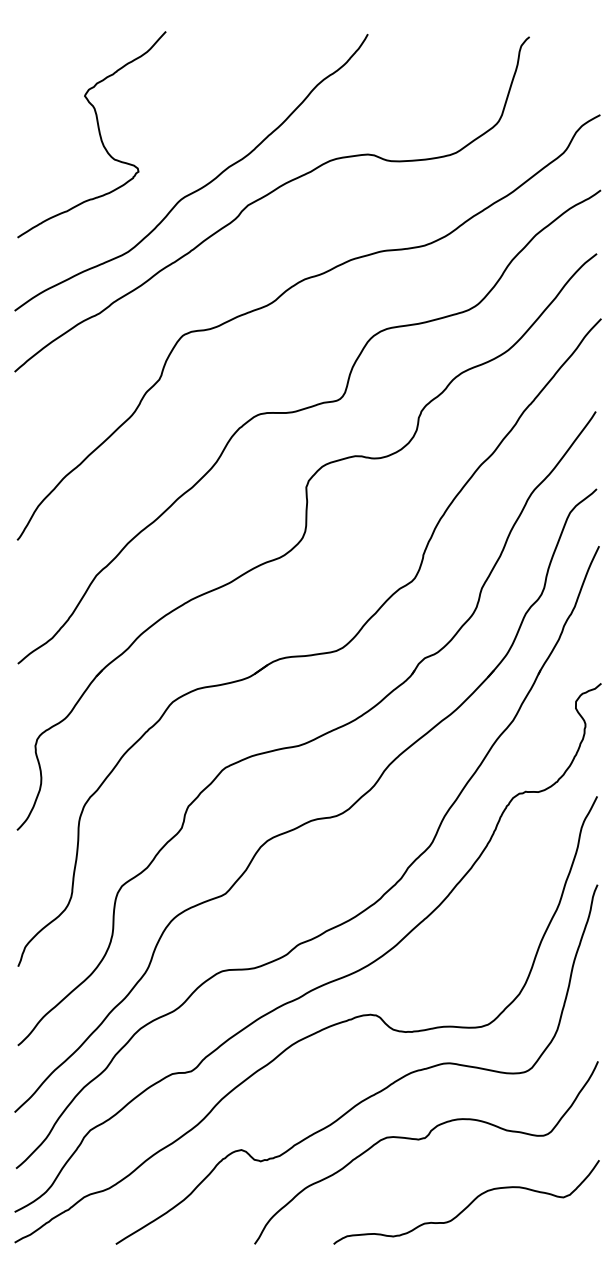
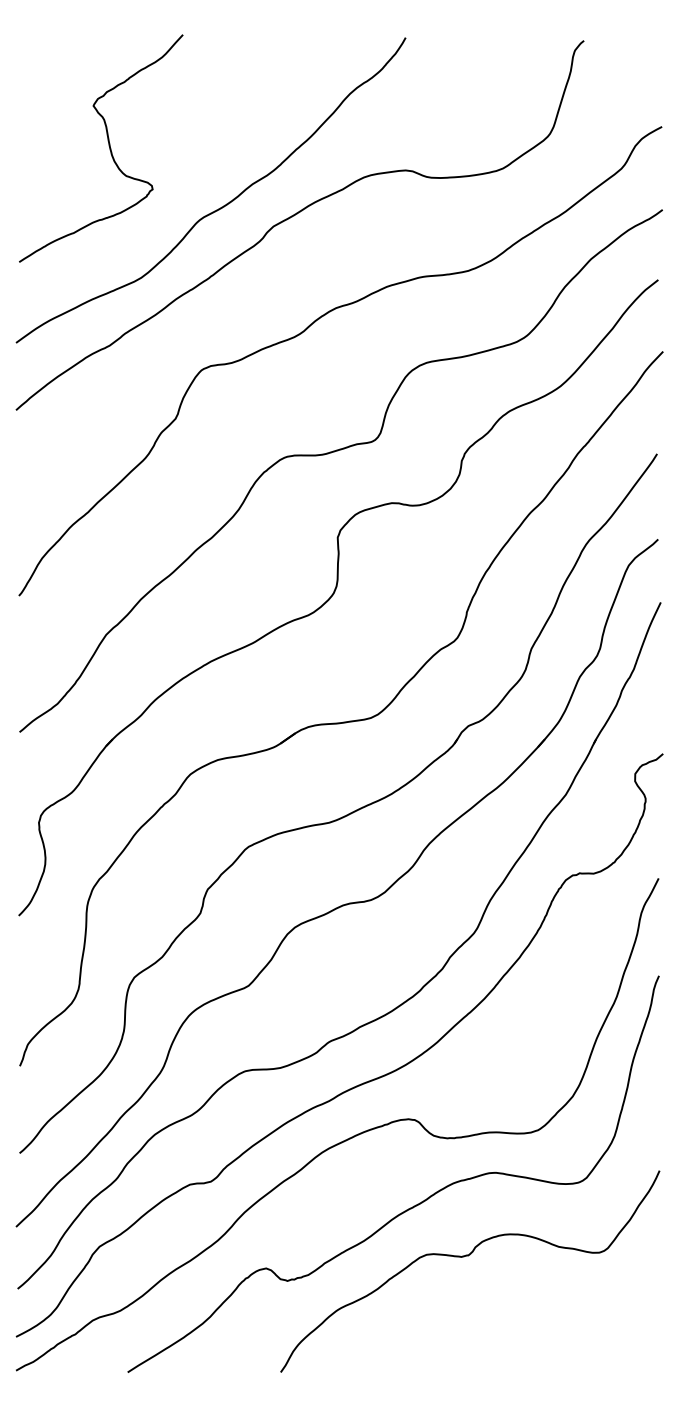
curve: (468, 1204) -> (516, 1328), removed

